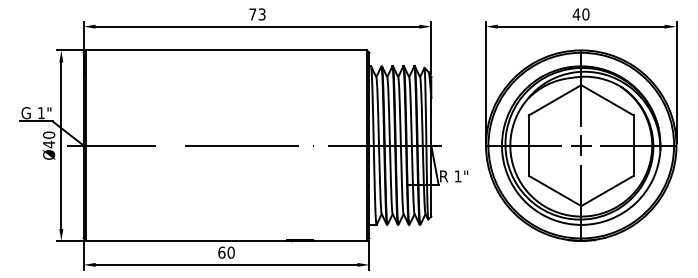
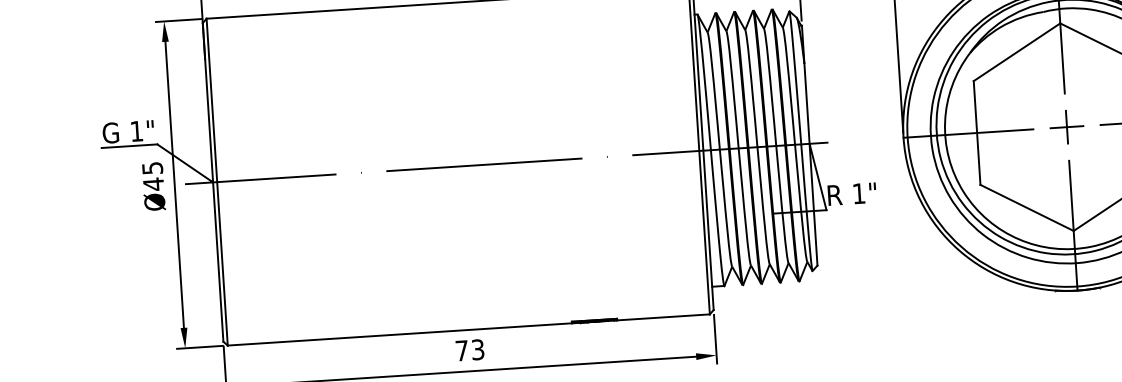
text: (49, 134) -> (153, 167), Ø40 -> Ø45
text: (226, 252) -> (470, 349), 60 -> 73

